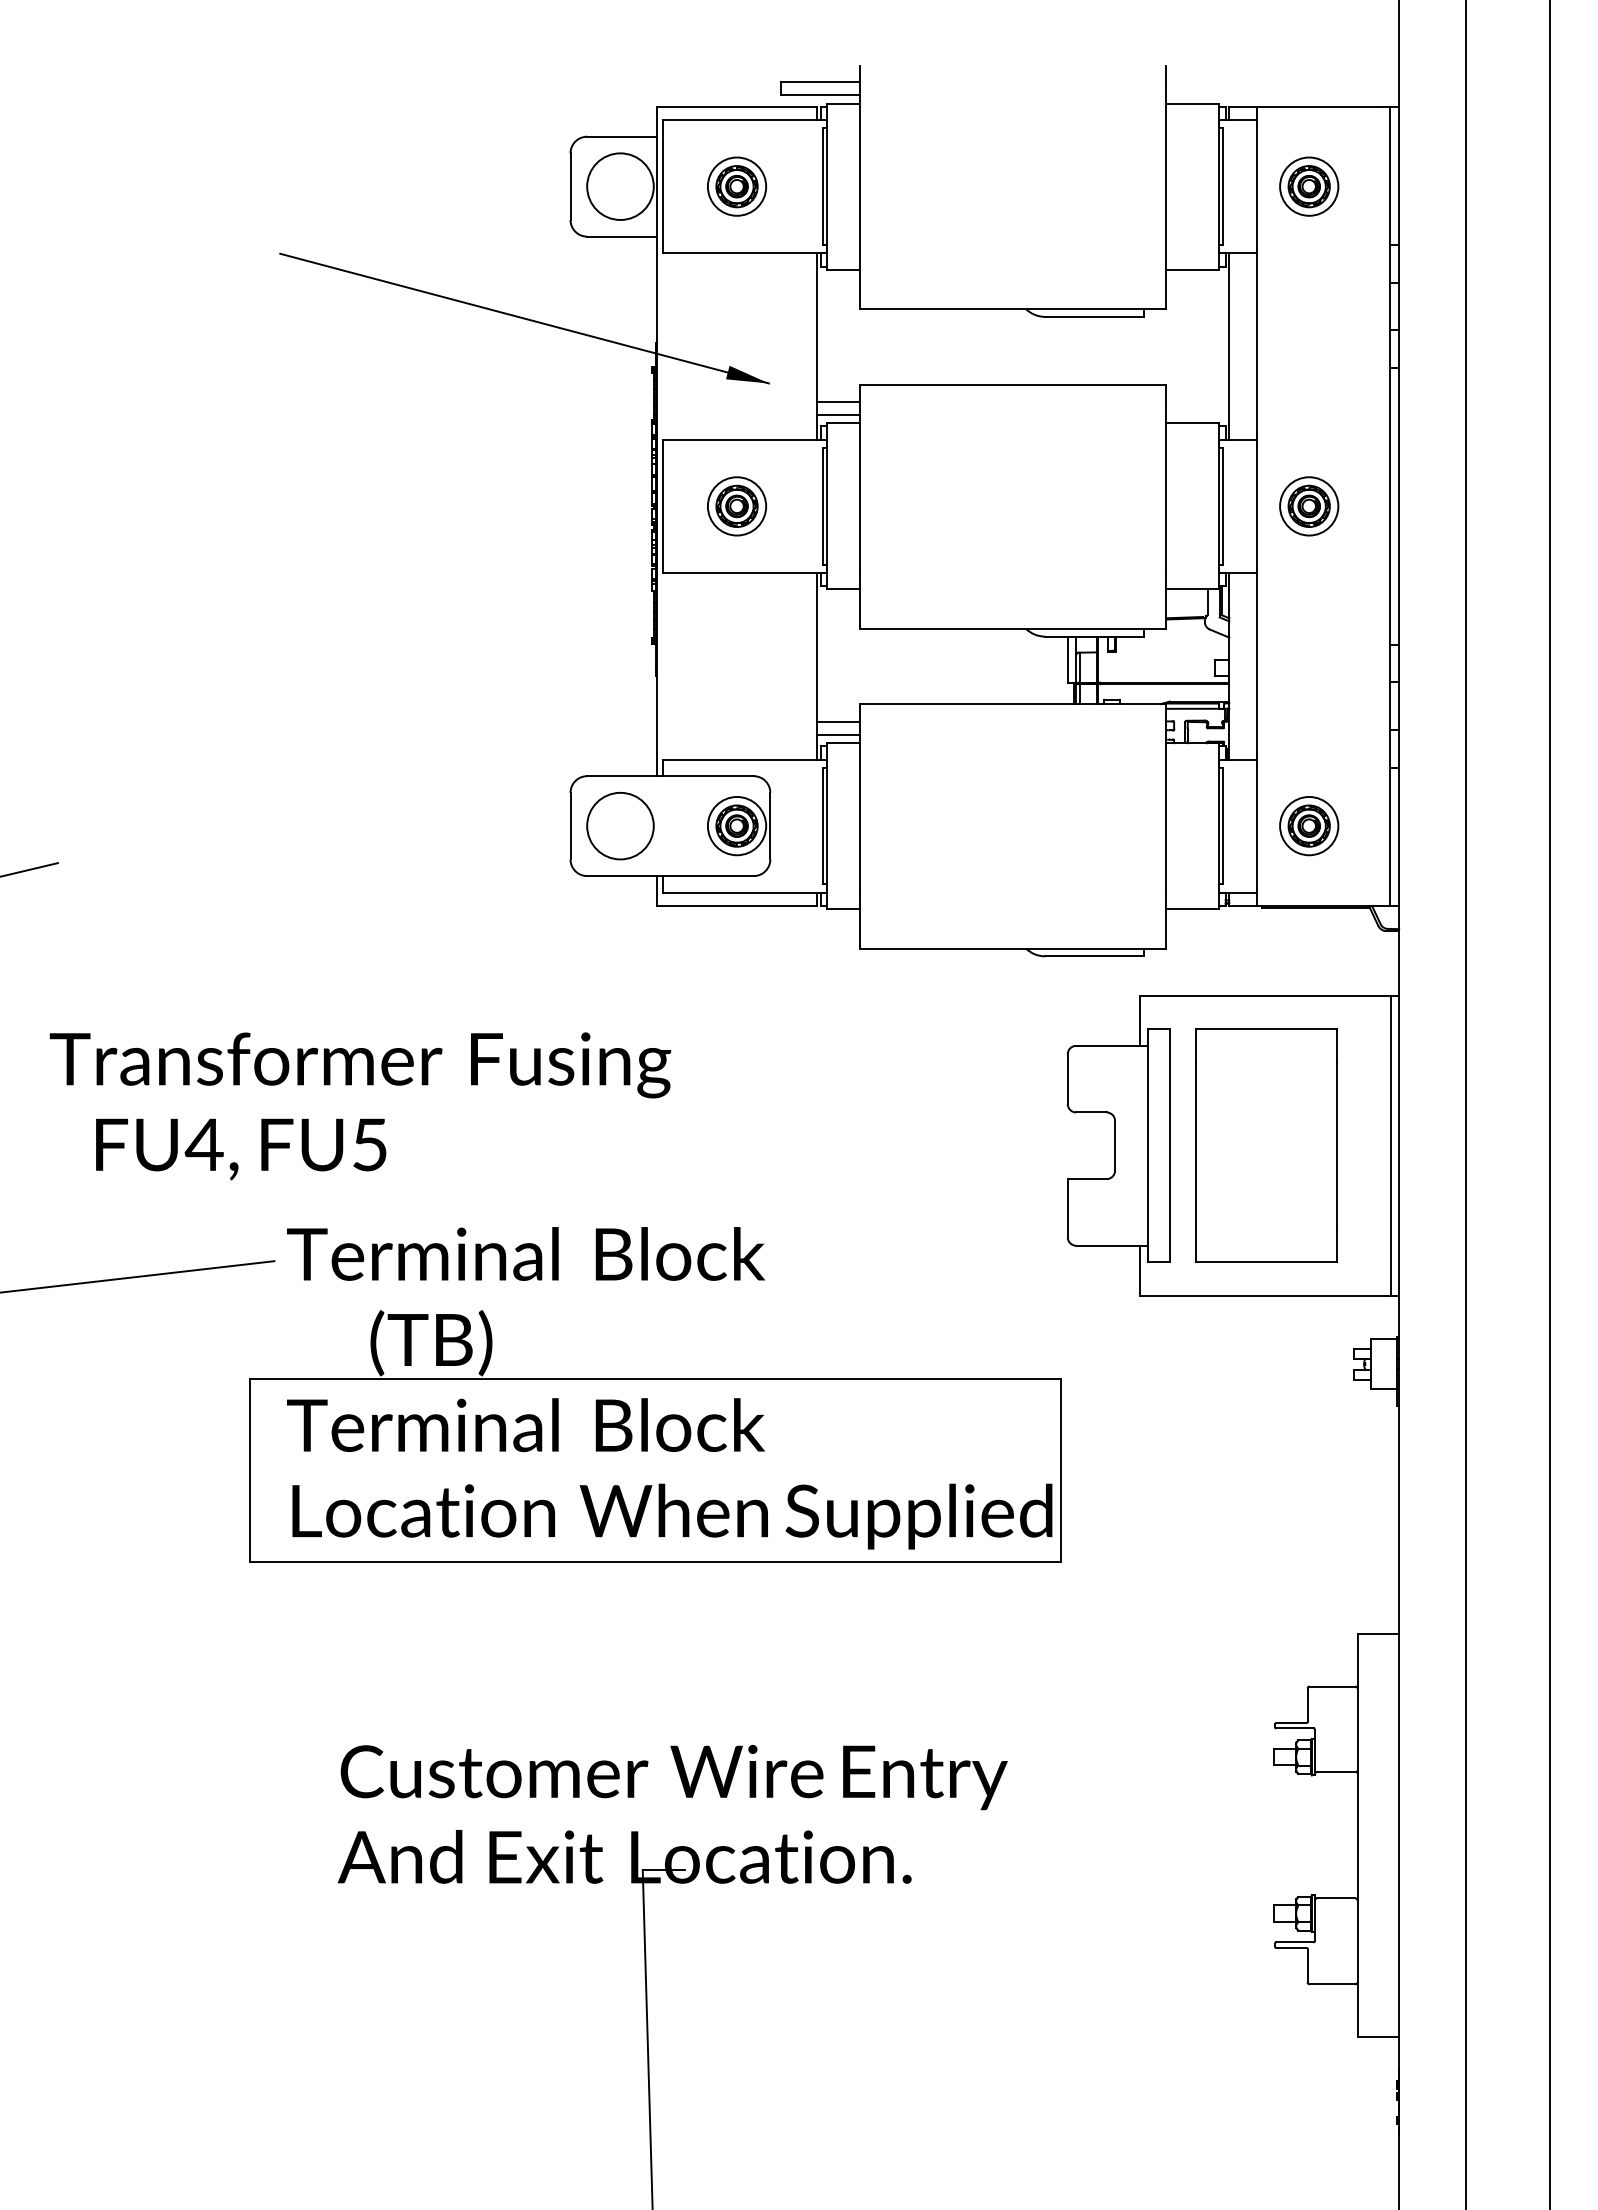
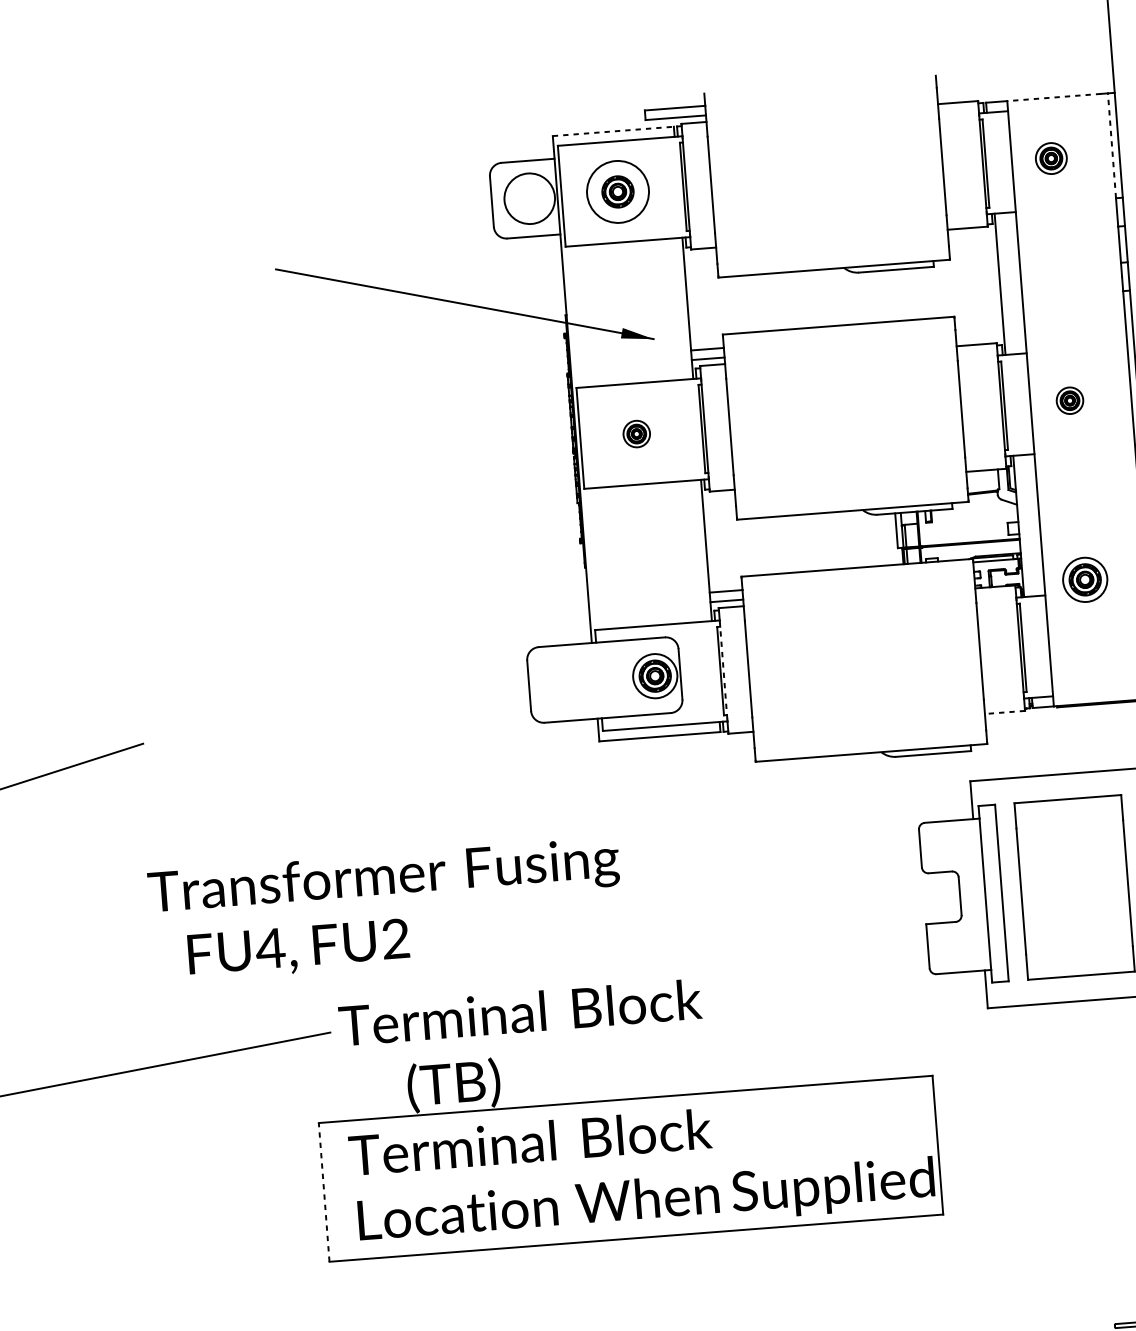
line: (737, 106) -> (613, 131), solid -> dashed
line: (1319, 106) -> (1054, 97), solid -> dashed
line: (1390, 175) -> (1112, 145), solid -> dashed
circle: (736, 186) -> (617, 191), size x1.4
part: (1309, 186) -> (1051, 158), size x0.7
part: (737, 506) -> (636, 434), size x0.6
part: (1309, 506) -> (1070, 400), size x0.6
circle: (620, 825) -> (566, 682), removed
line: (827, 826) -> (723, 671), solid -> dashed
part: (1309, 826) -> (1085, 580), moved
line: (1191, 909) -> (1004, 712), solid -> dashed
text: (369, 1144) -> (395, 938), FU5 -> FU2
line: (250, 1470) -> (324, 1192), solid -> dashed

